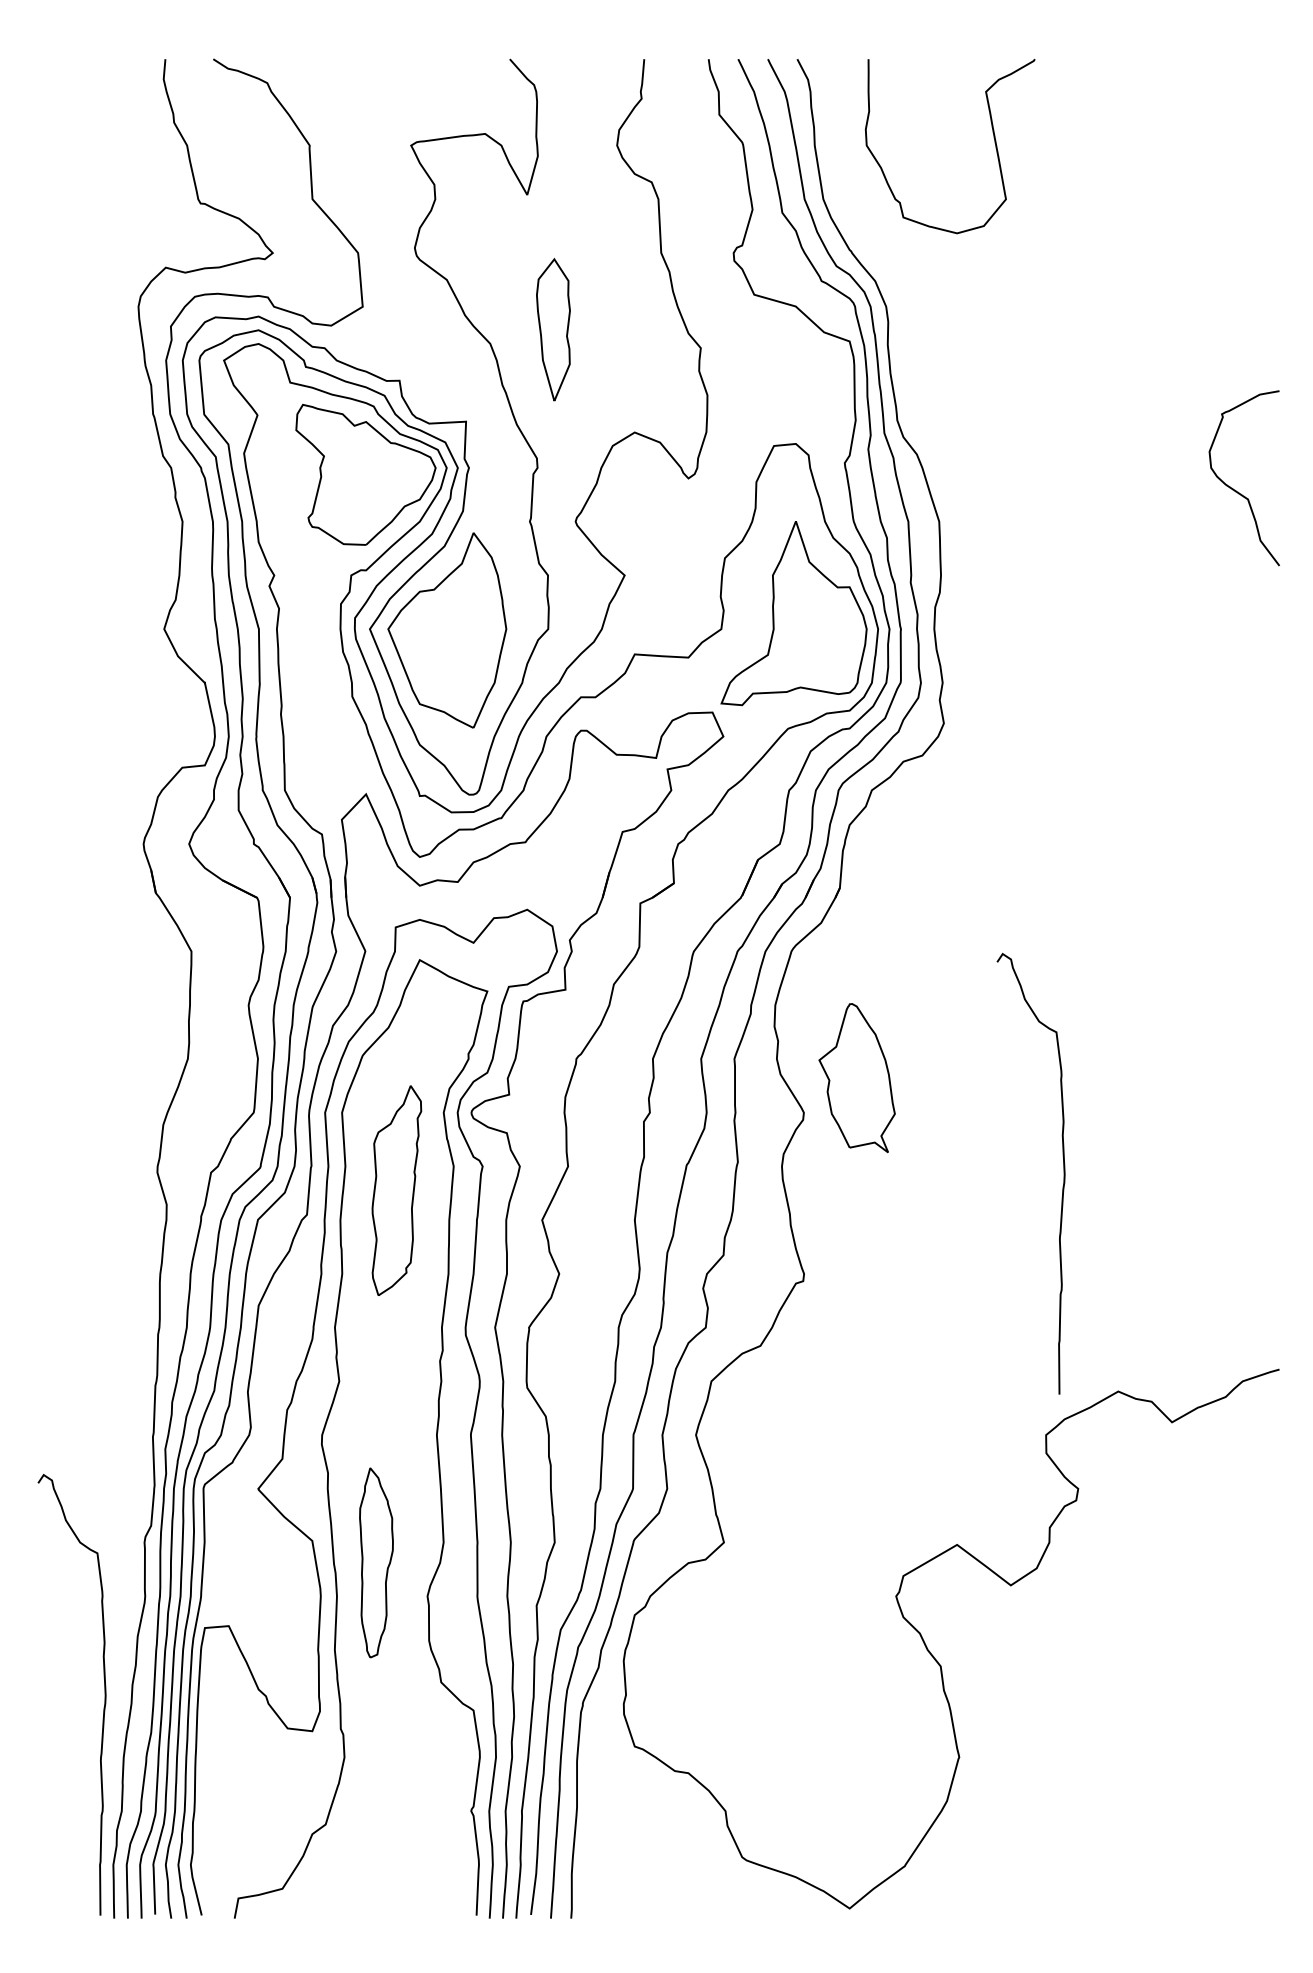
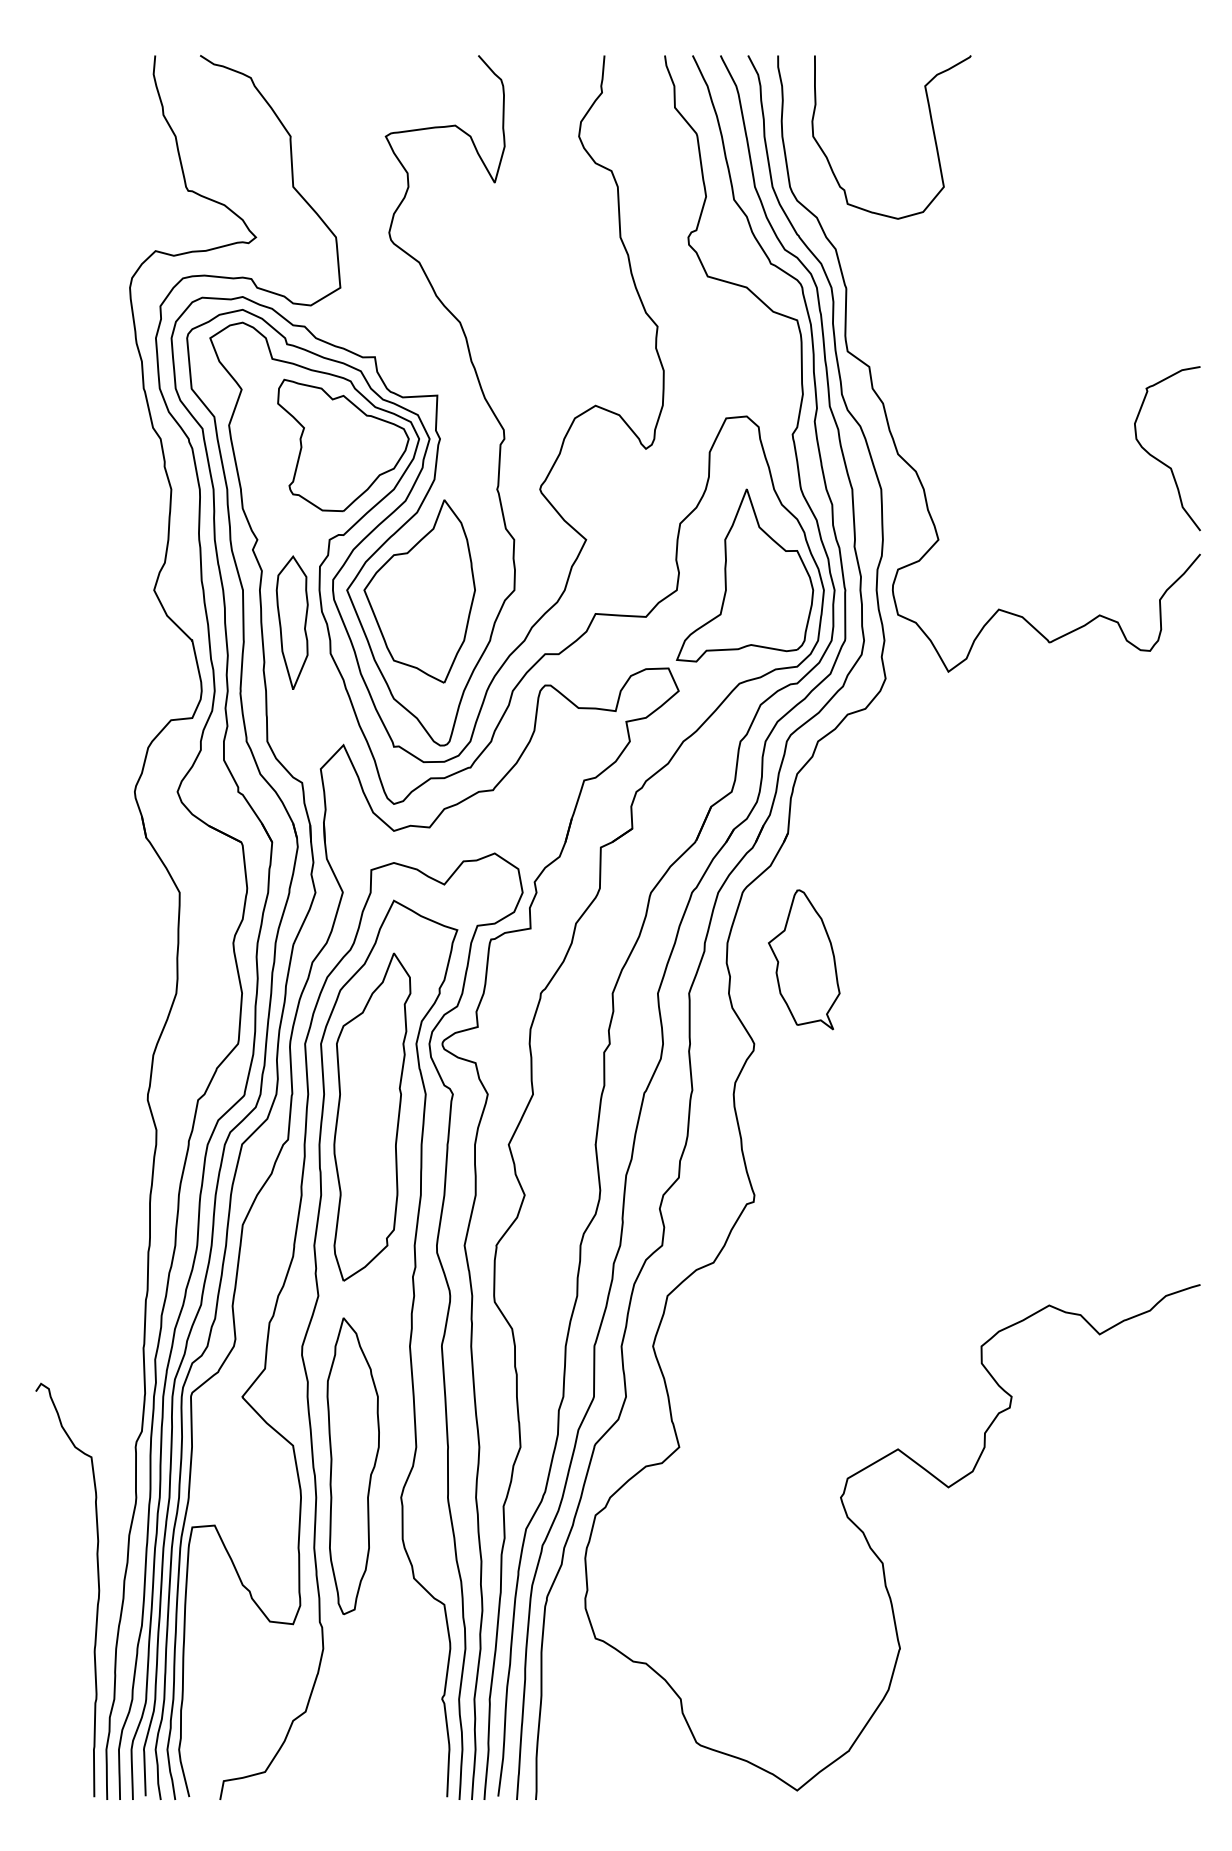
part: (553, 329) -> (292, 622), moved
curve: (942, 430) -> (884, 403), added
part: (856, 1078) -> (803, 960), moved
curve: (1063, 1173) -> (997, 1100), removed
part: (396, 1190) -> (372, 1116), size x1.67
part: (376, 1562) -> (353, 1465), size x1.67

